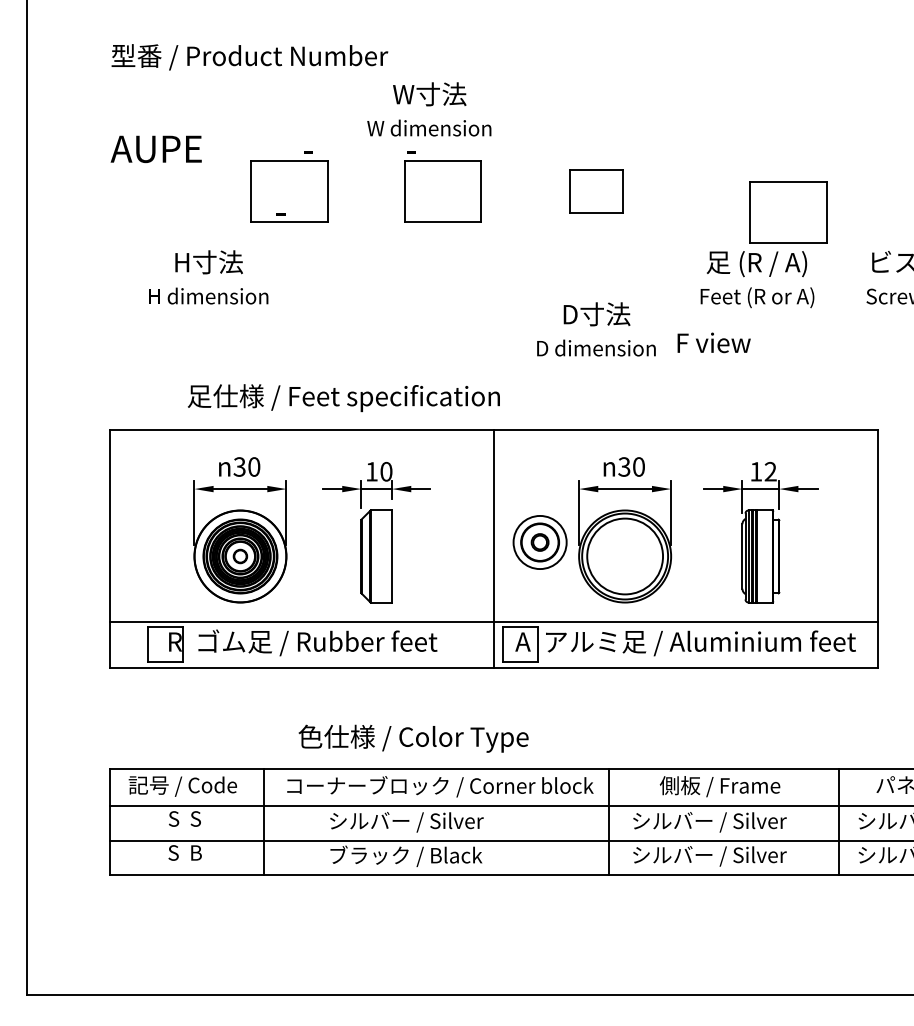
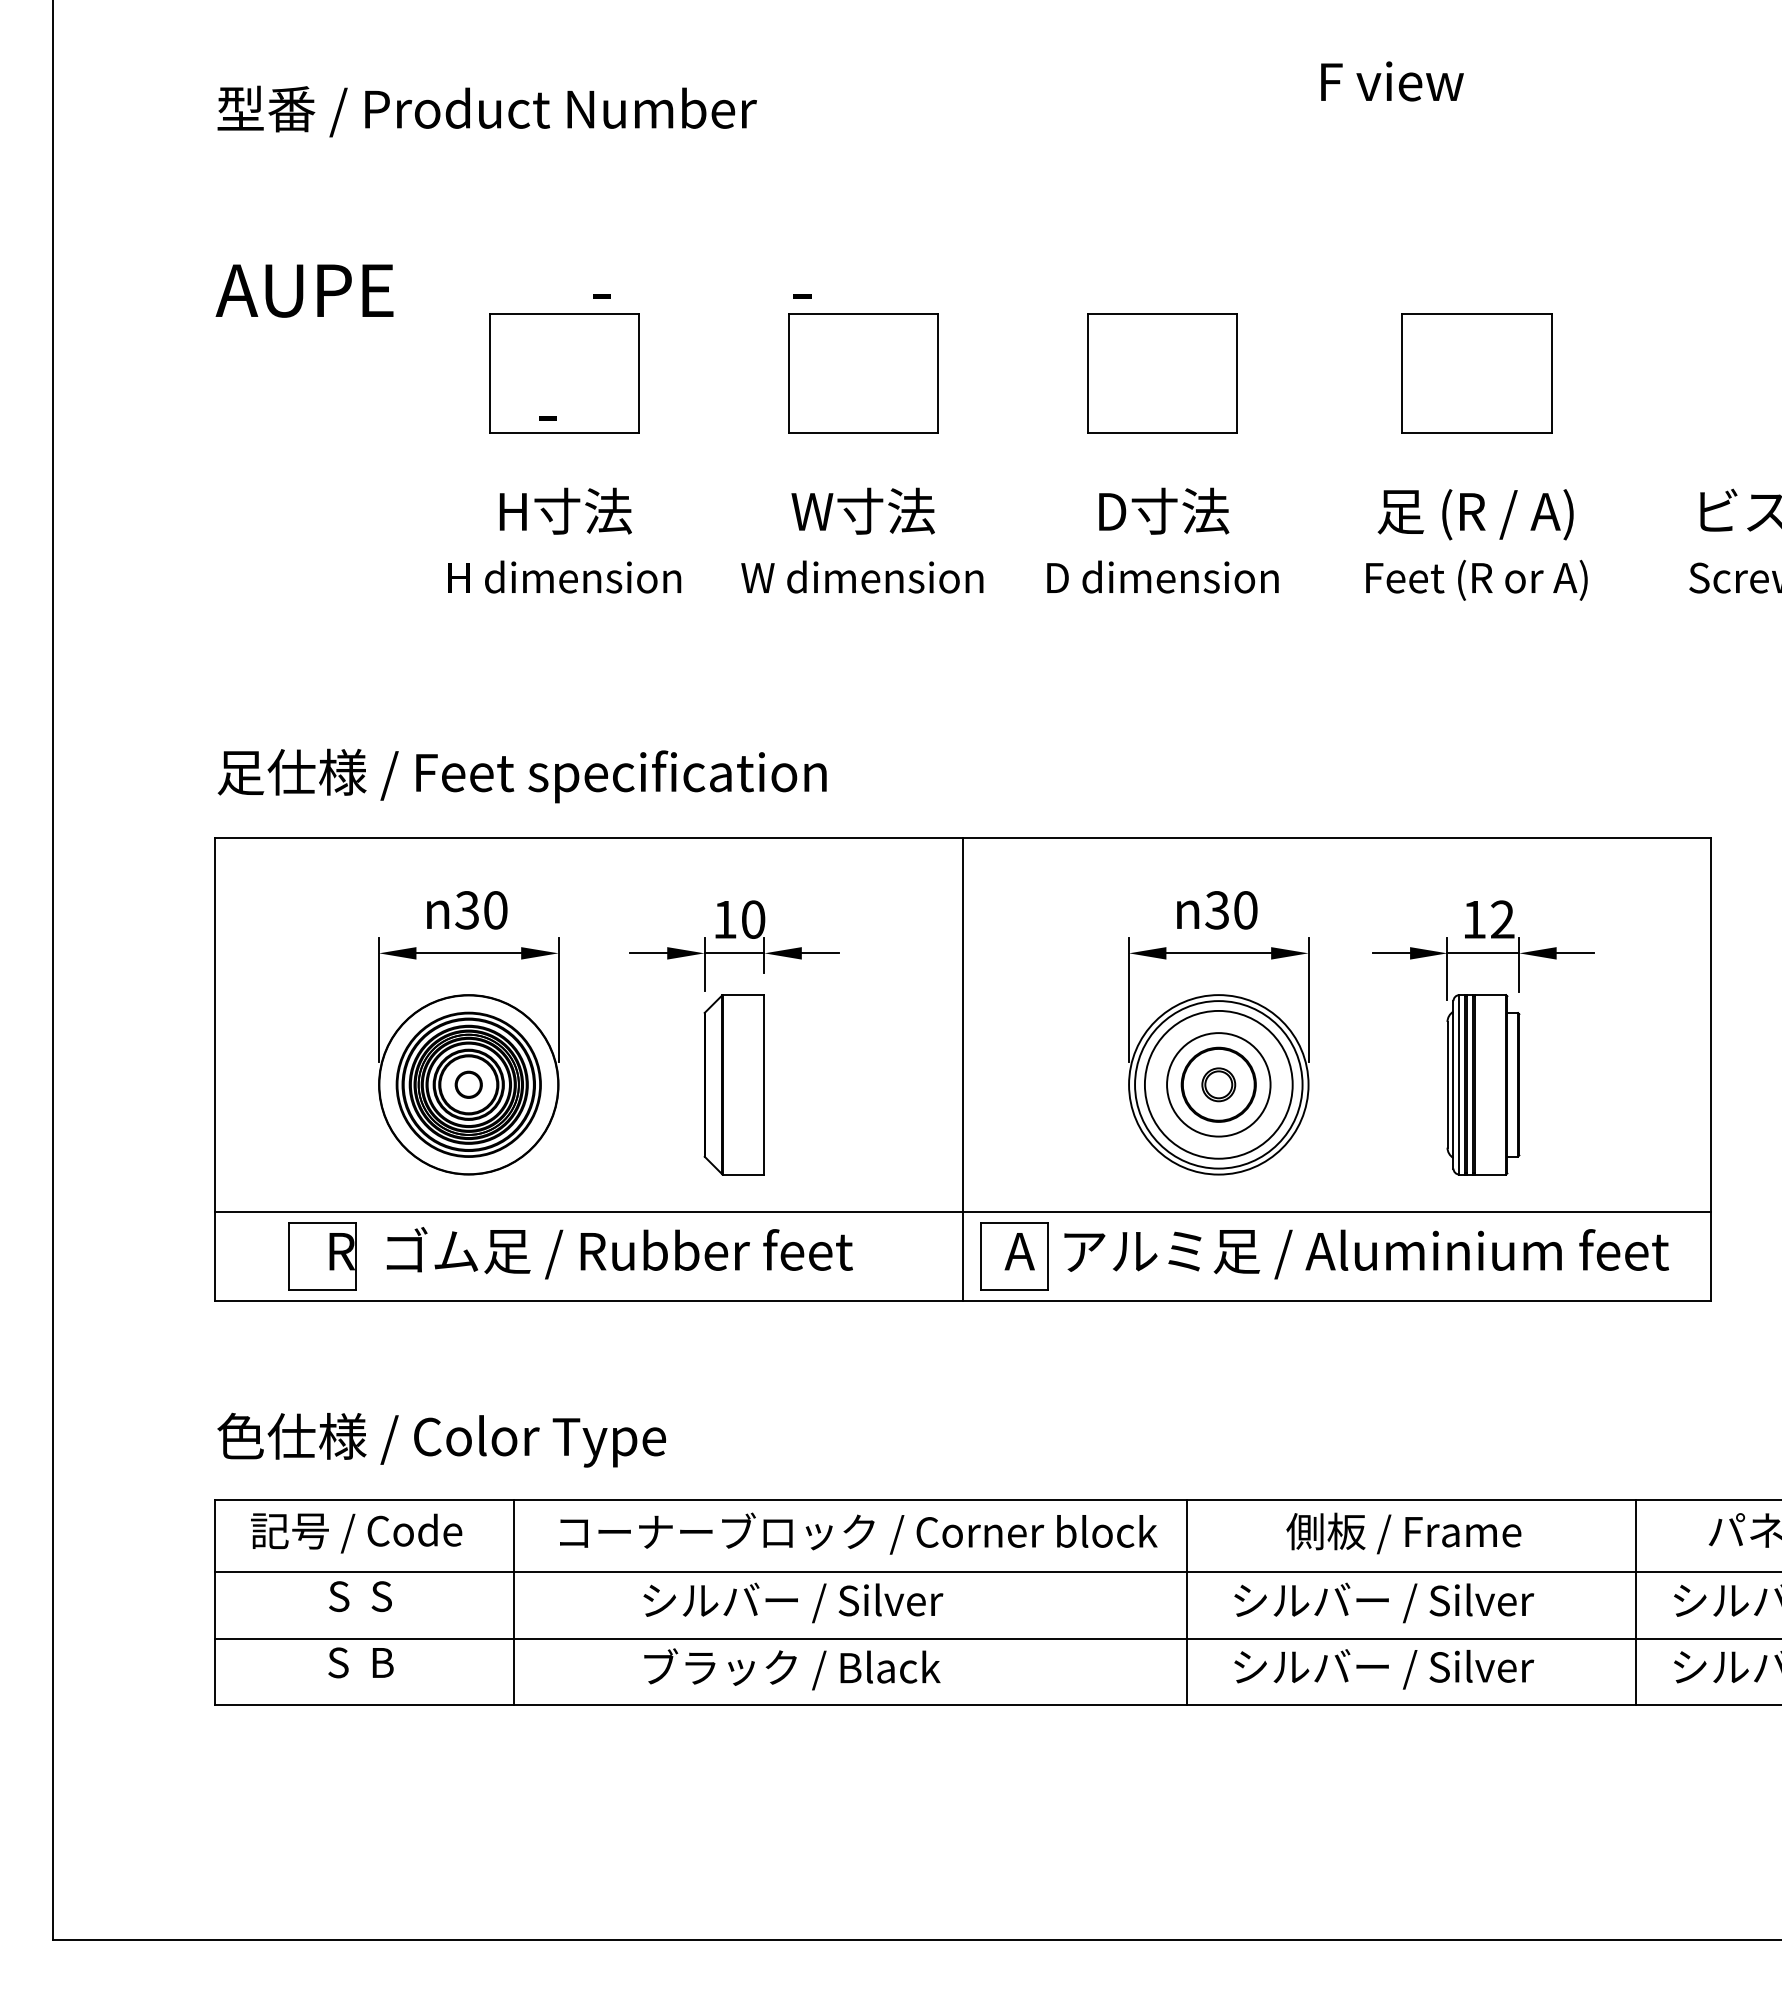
text: (429, 109) -> (862, 540), moved
part: (596, 191) -> (1162, 373), size x1.43
part: (788, 212) -> (1476, 373), moved
text: (208, 277) -> (564, 540), moved
text: (596, 329) -> (1162, 540), moved
text: (713, 342) -> (1391, 80), moved
text: (343, 398) -> (521, 776), moved
part: (539, 542) -> (1217, 1084), moved
text: (413, 738) -> (441, 1439), moved

